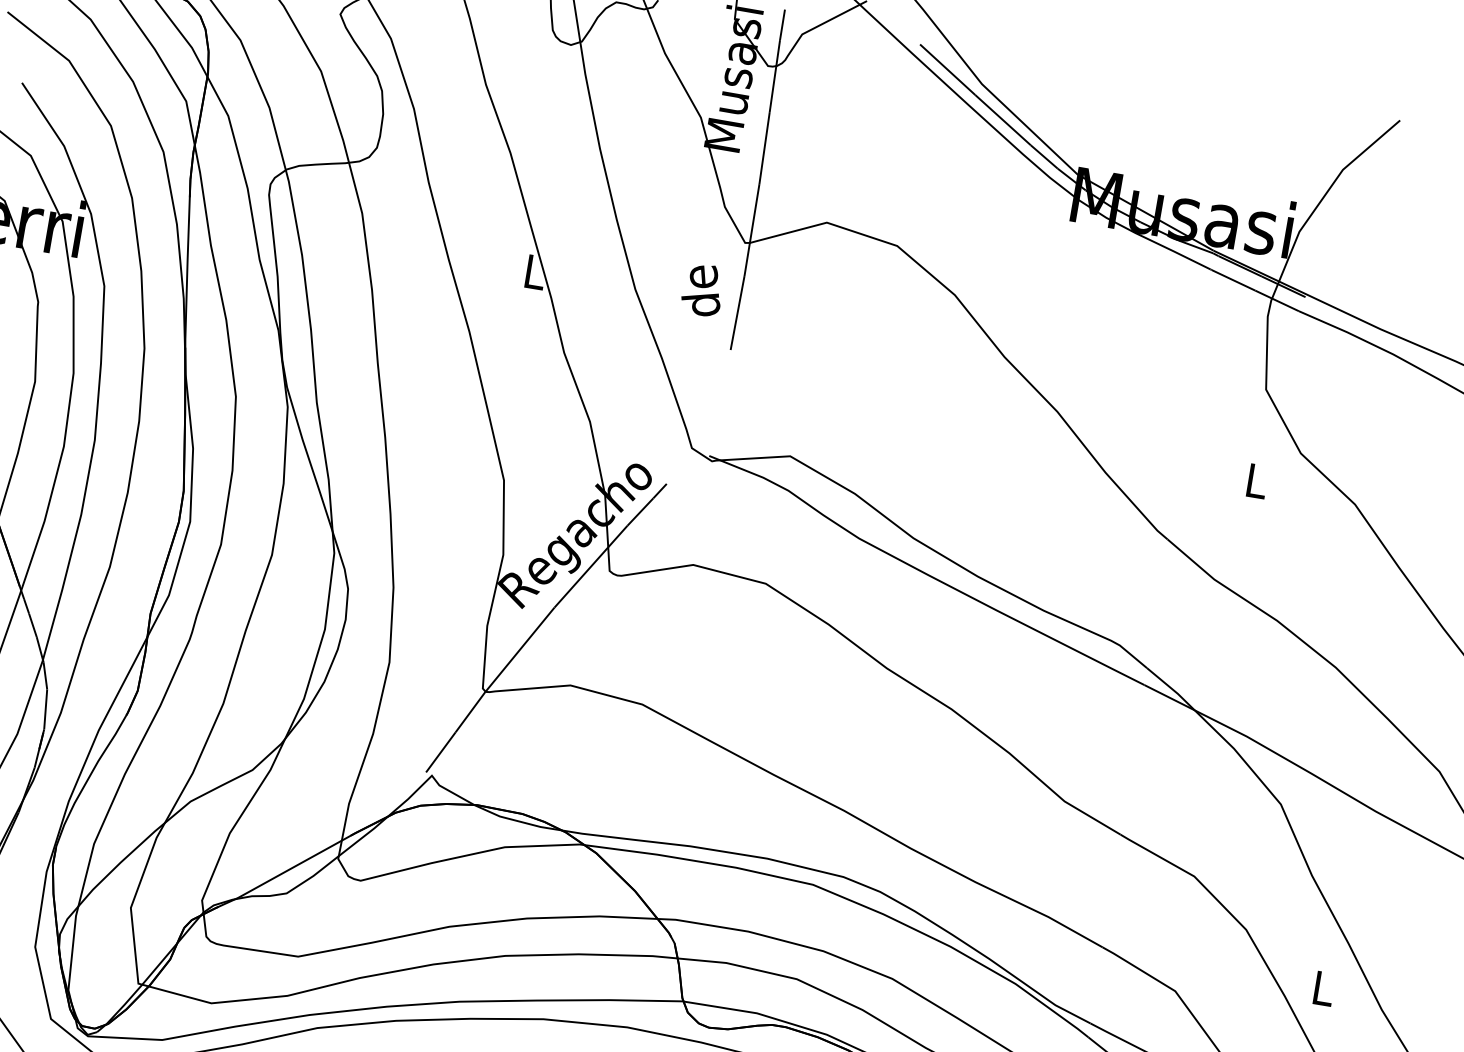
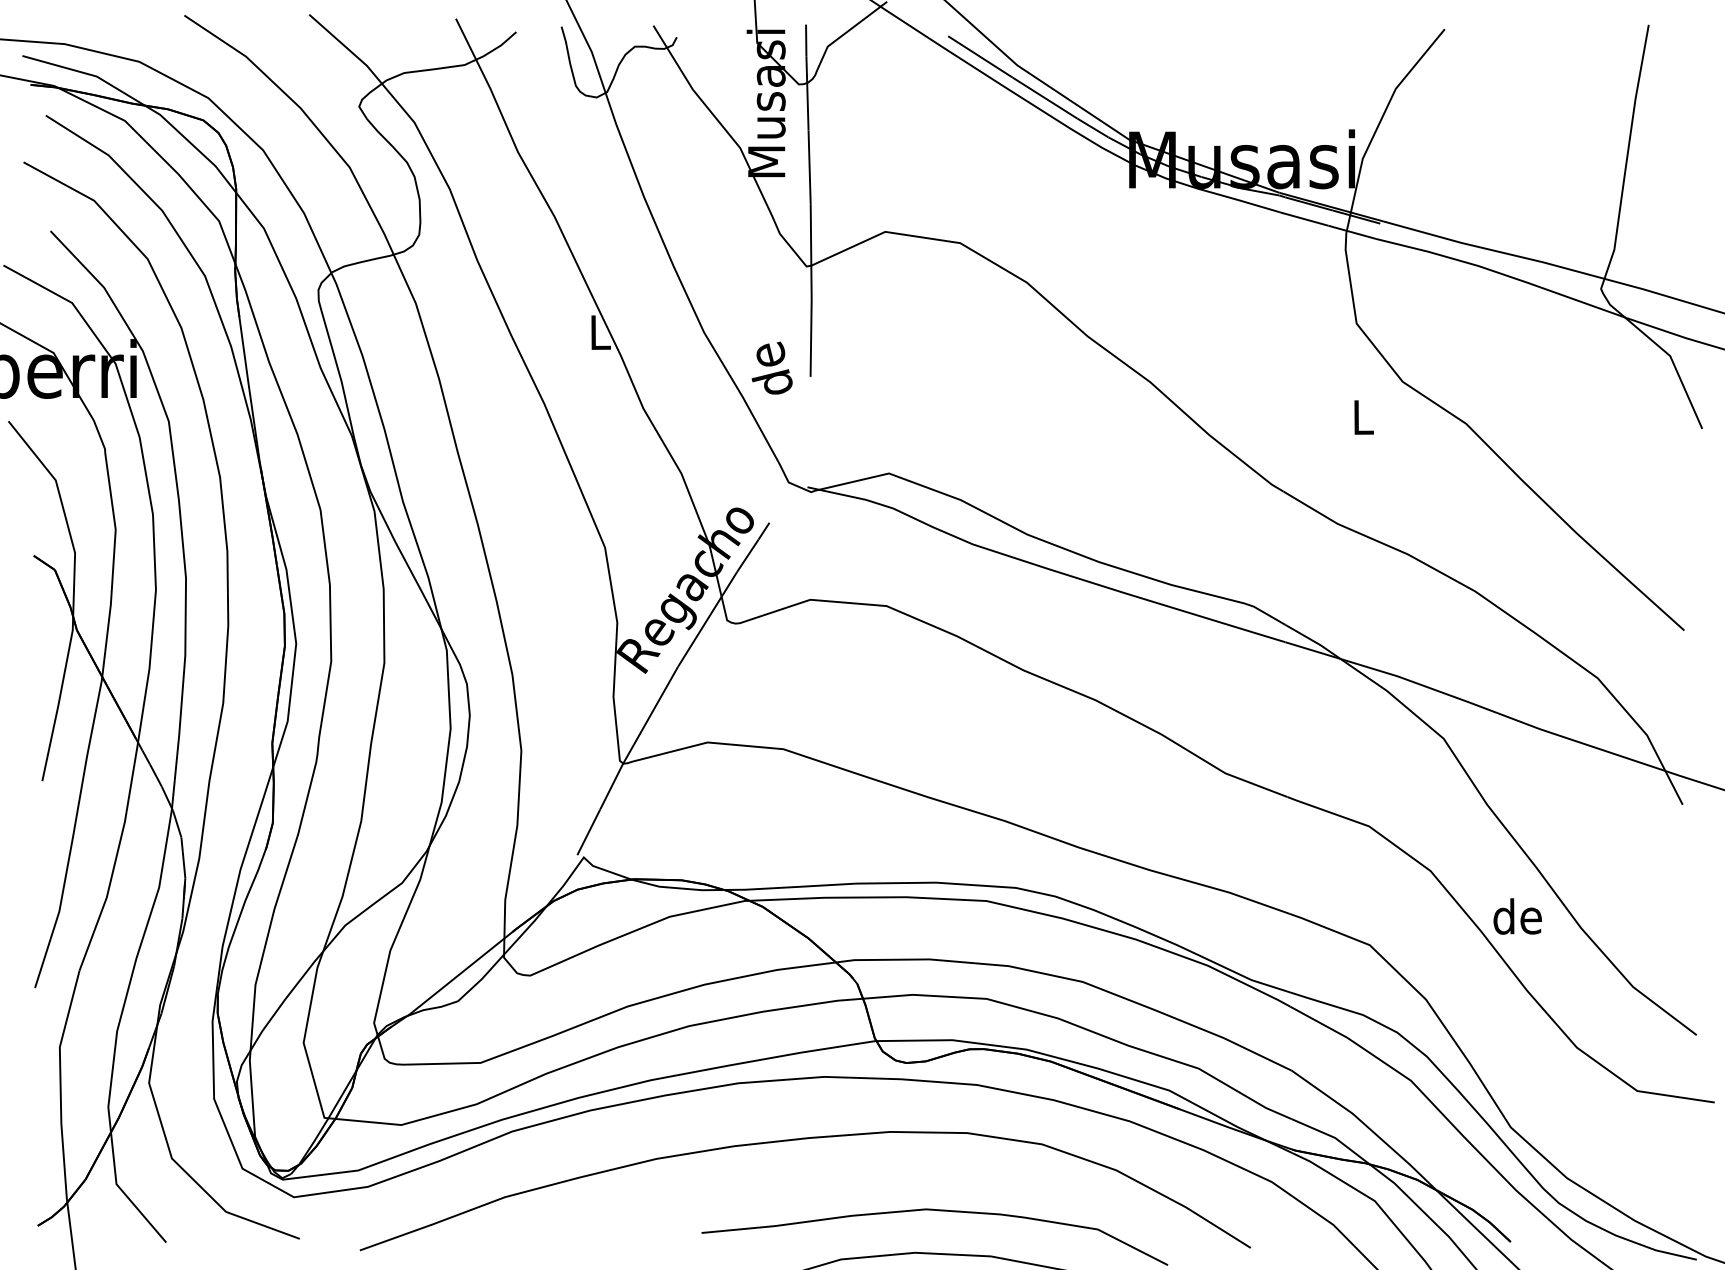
text: (702, 289) -> (771, 367), moved
text: (1322, 988) -> (1517, 916), L -> de

